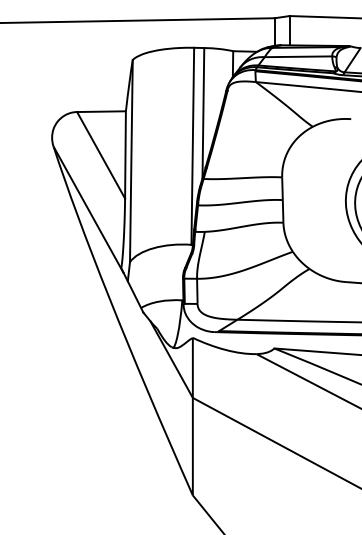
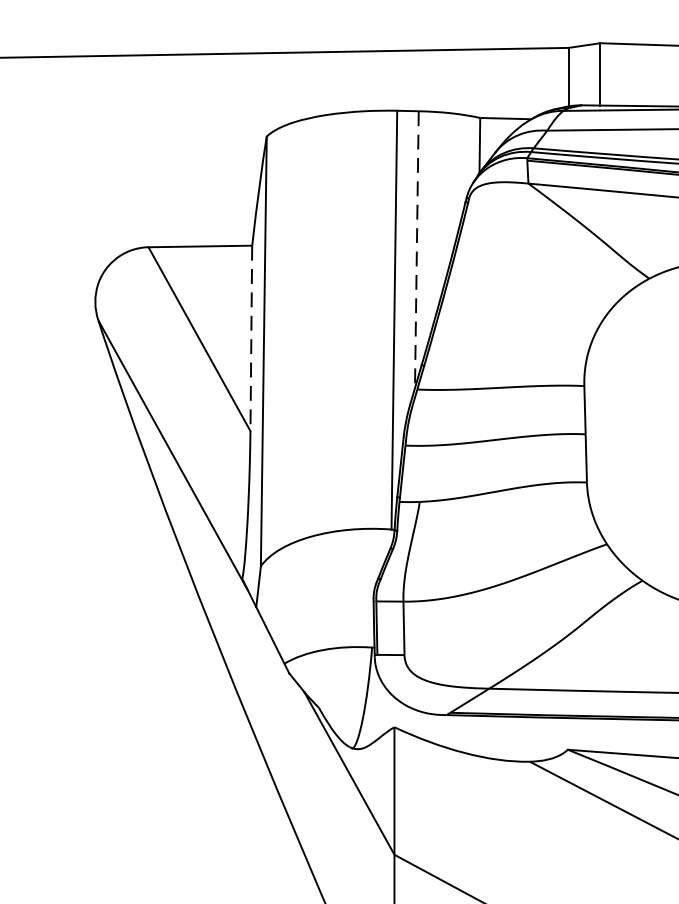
line: (203, 113) -> (417, 250), solid -> dashed
line: (125, 154) -> (251, 337), solid -> dashed

